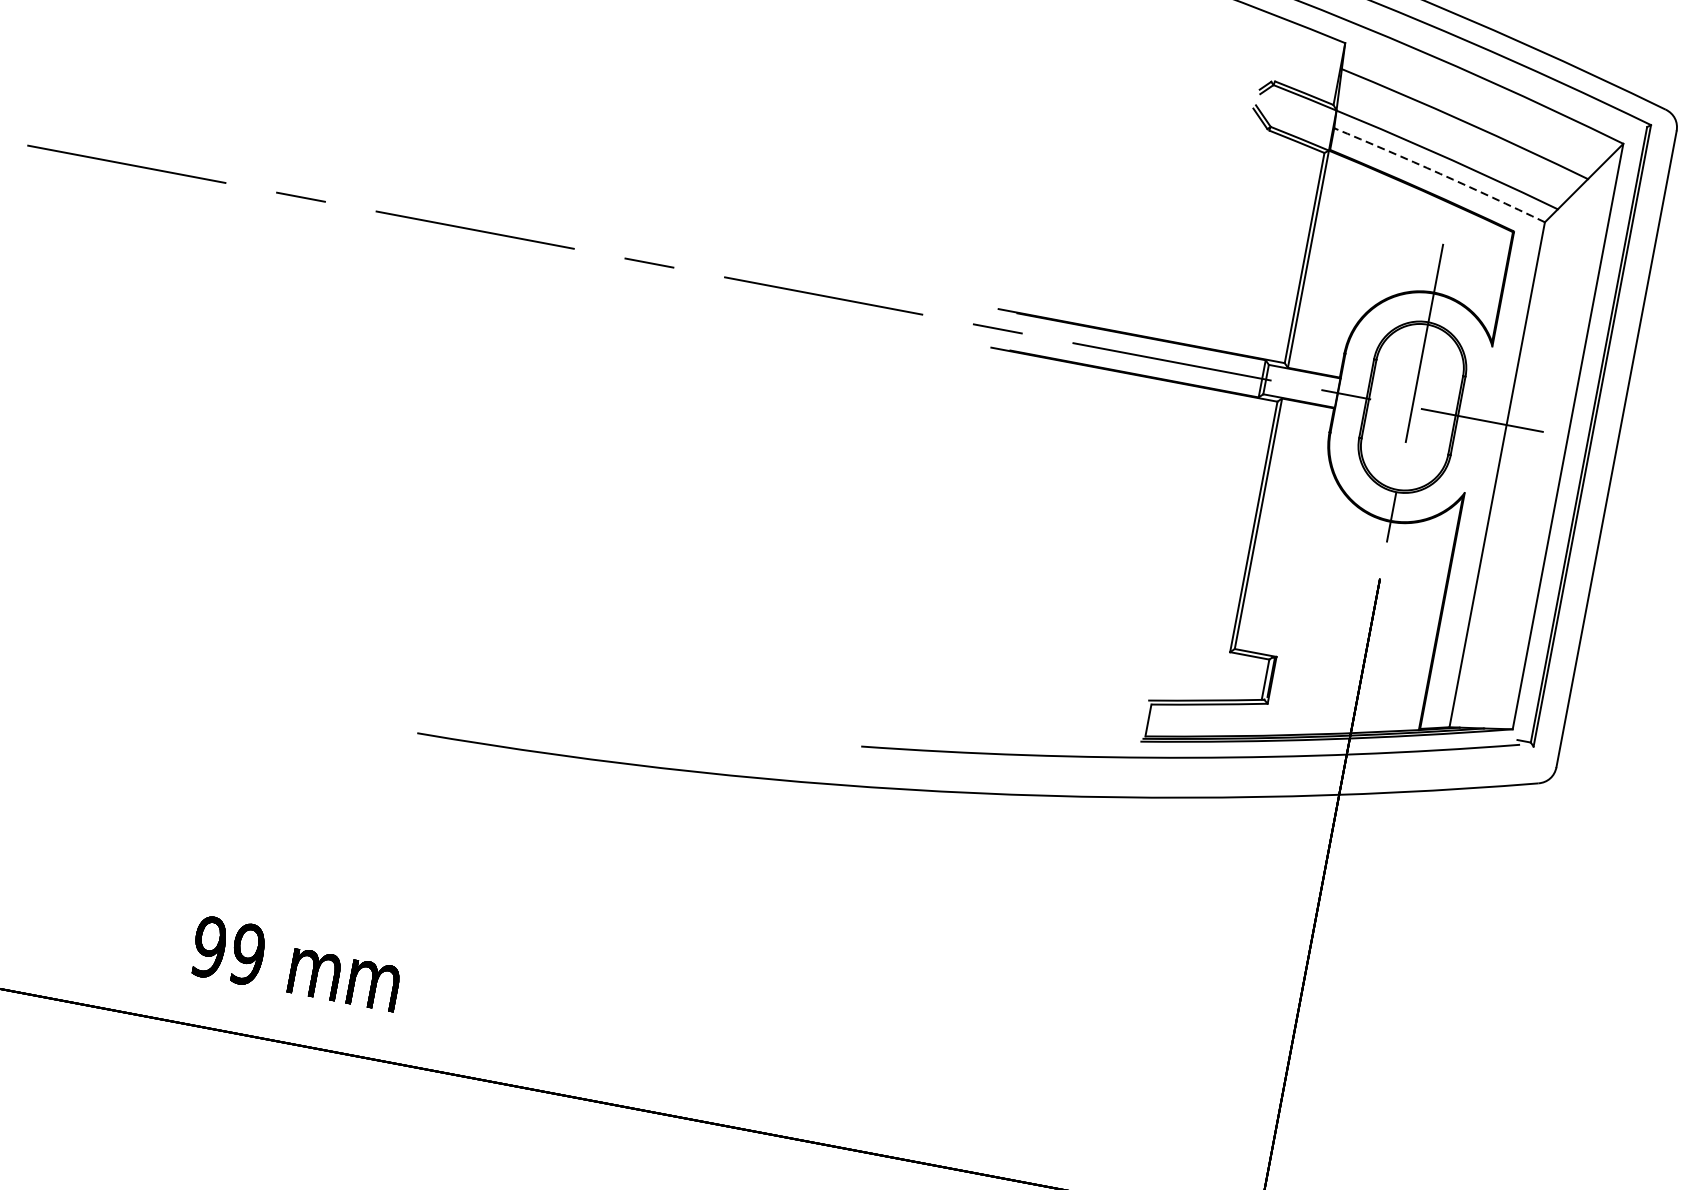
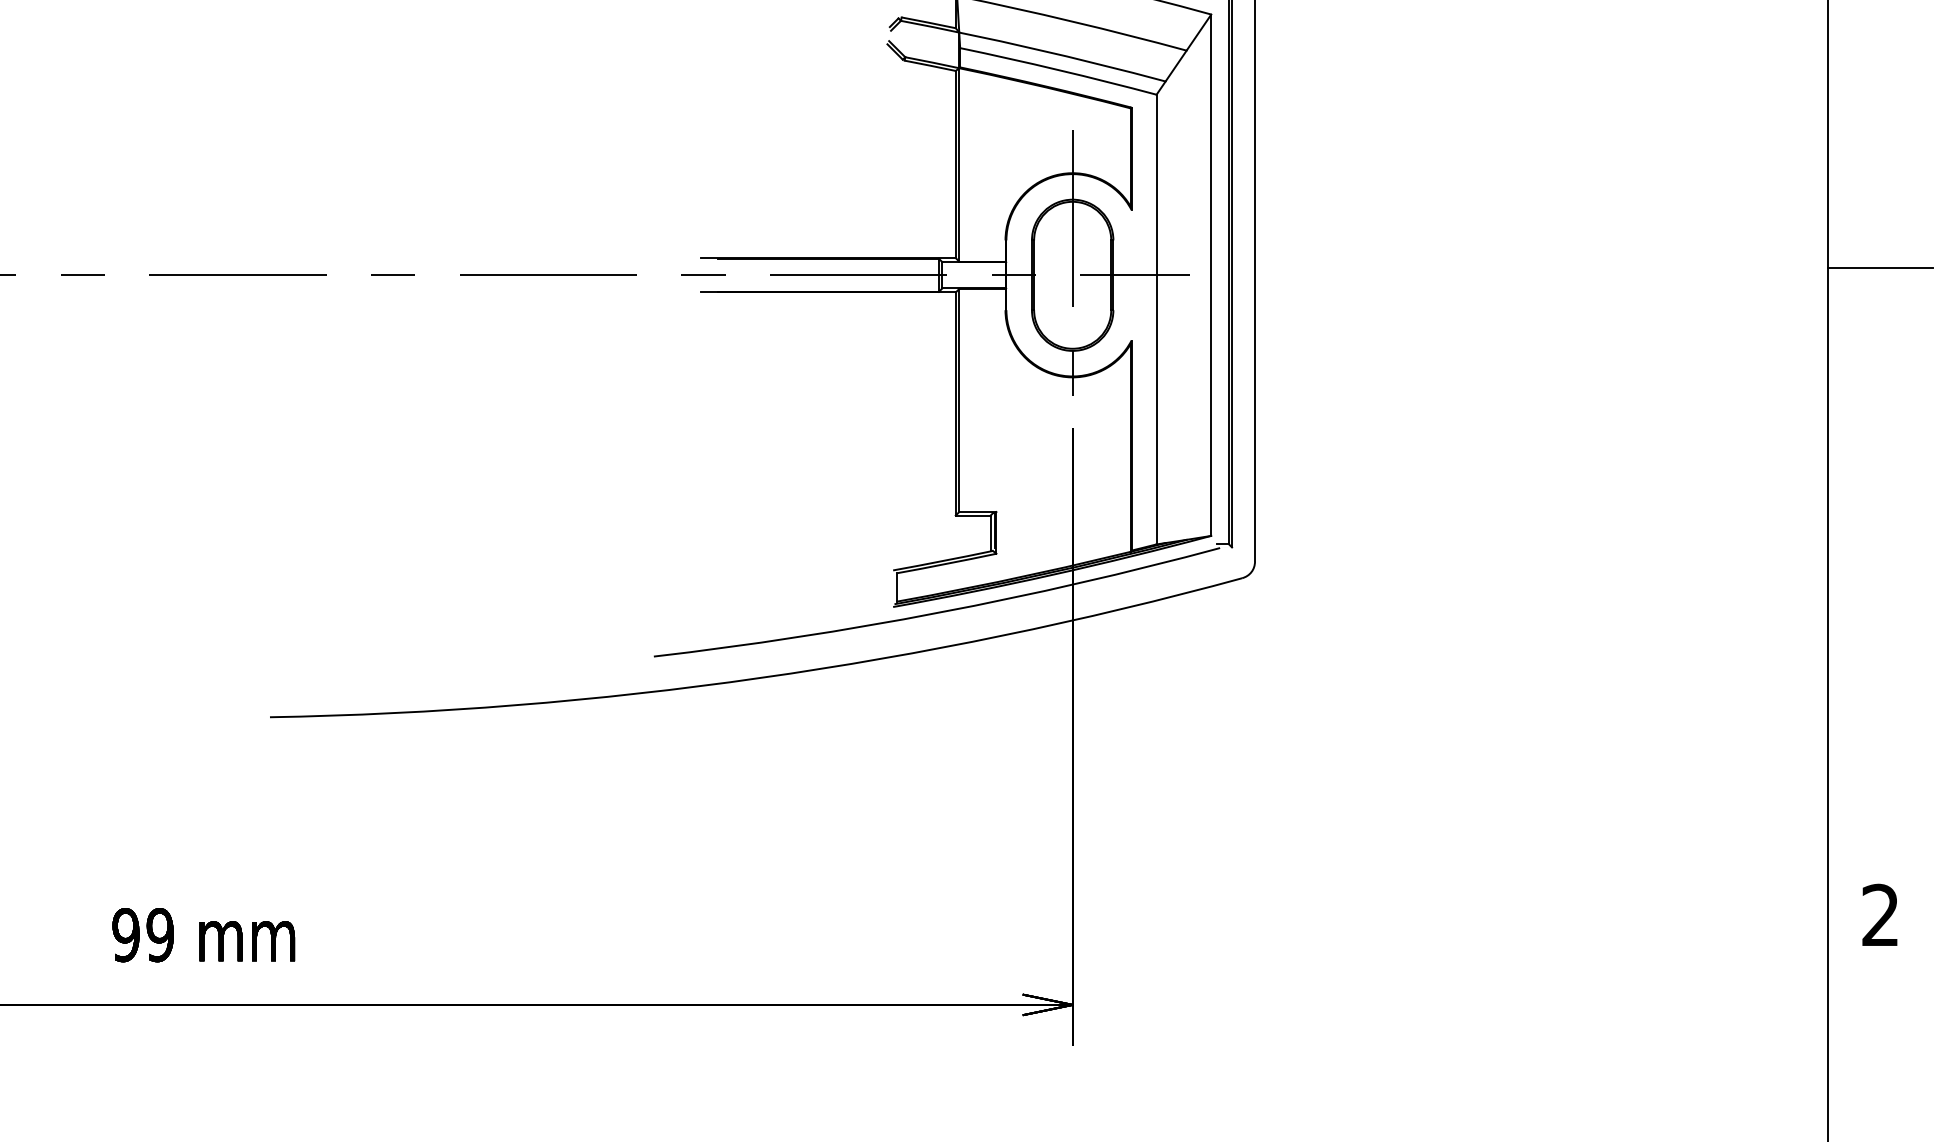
arc: (1439, 174) -> (1058, 70), dashed -> solid

